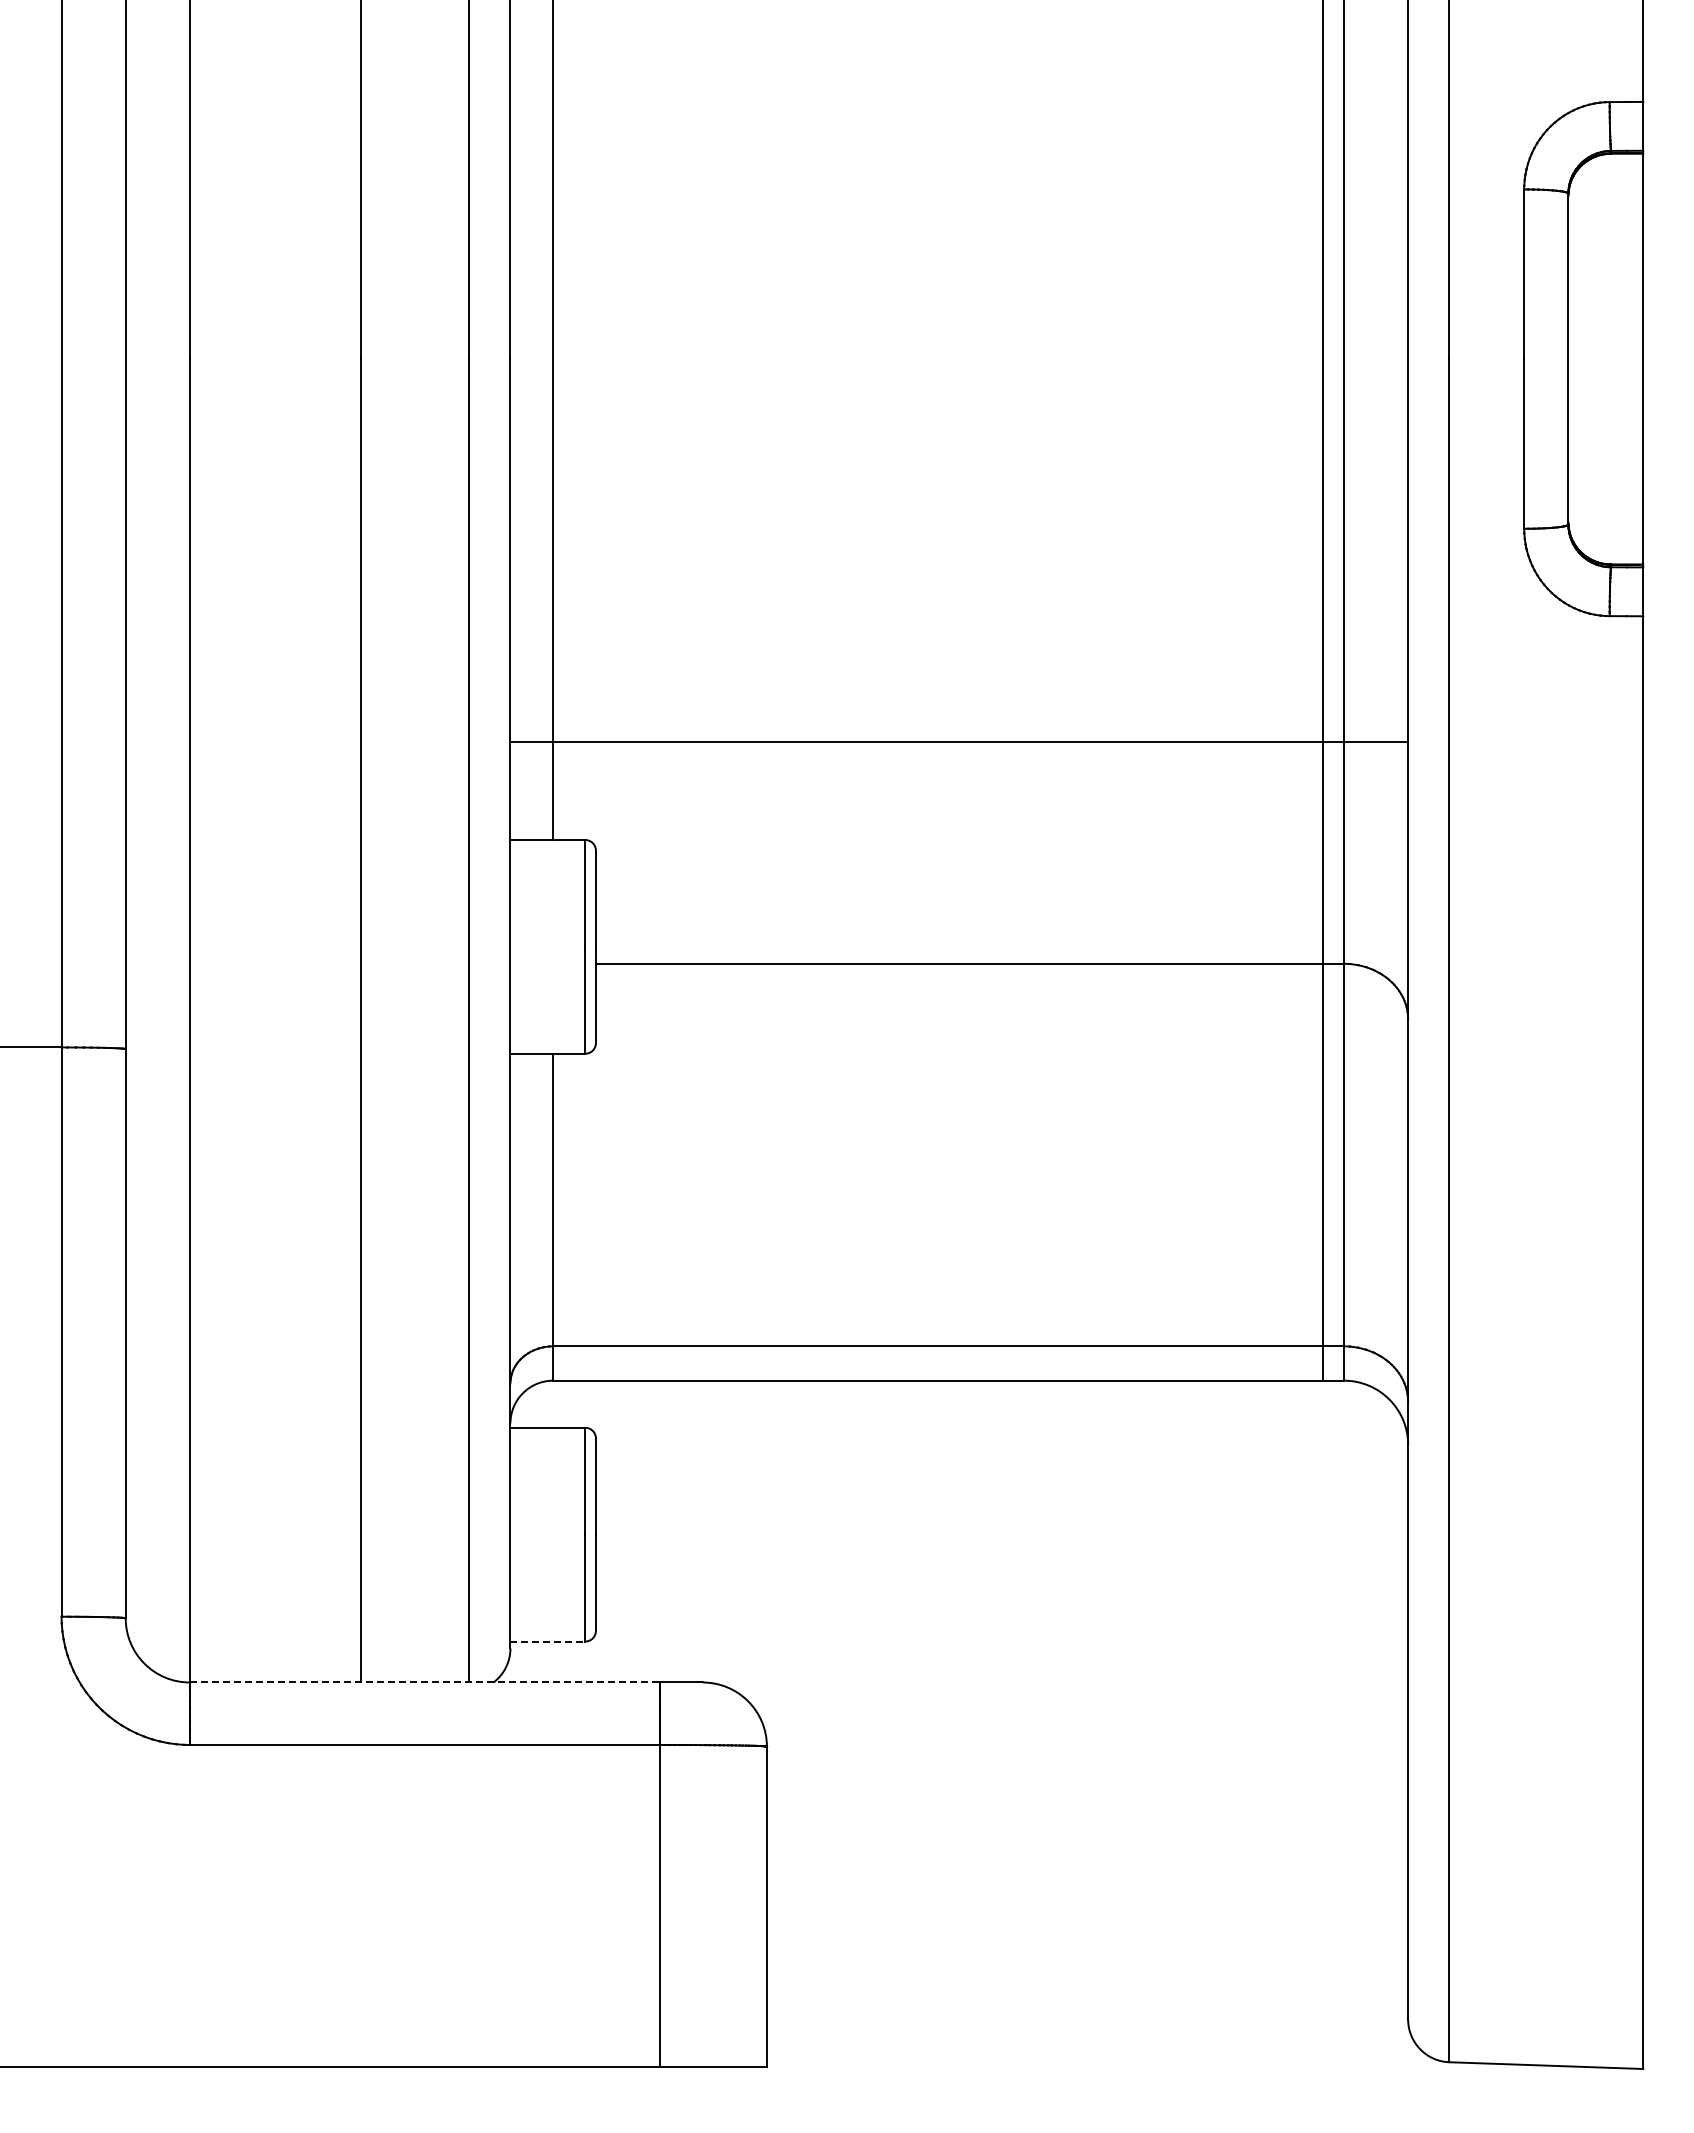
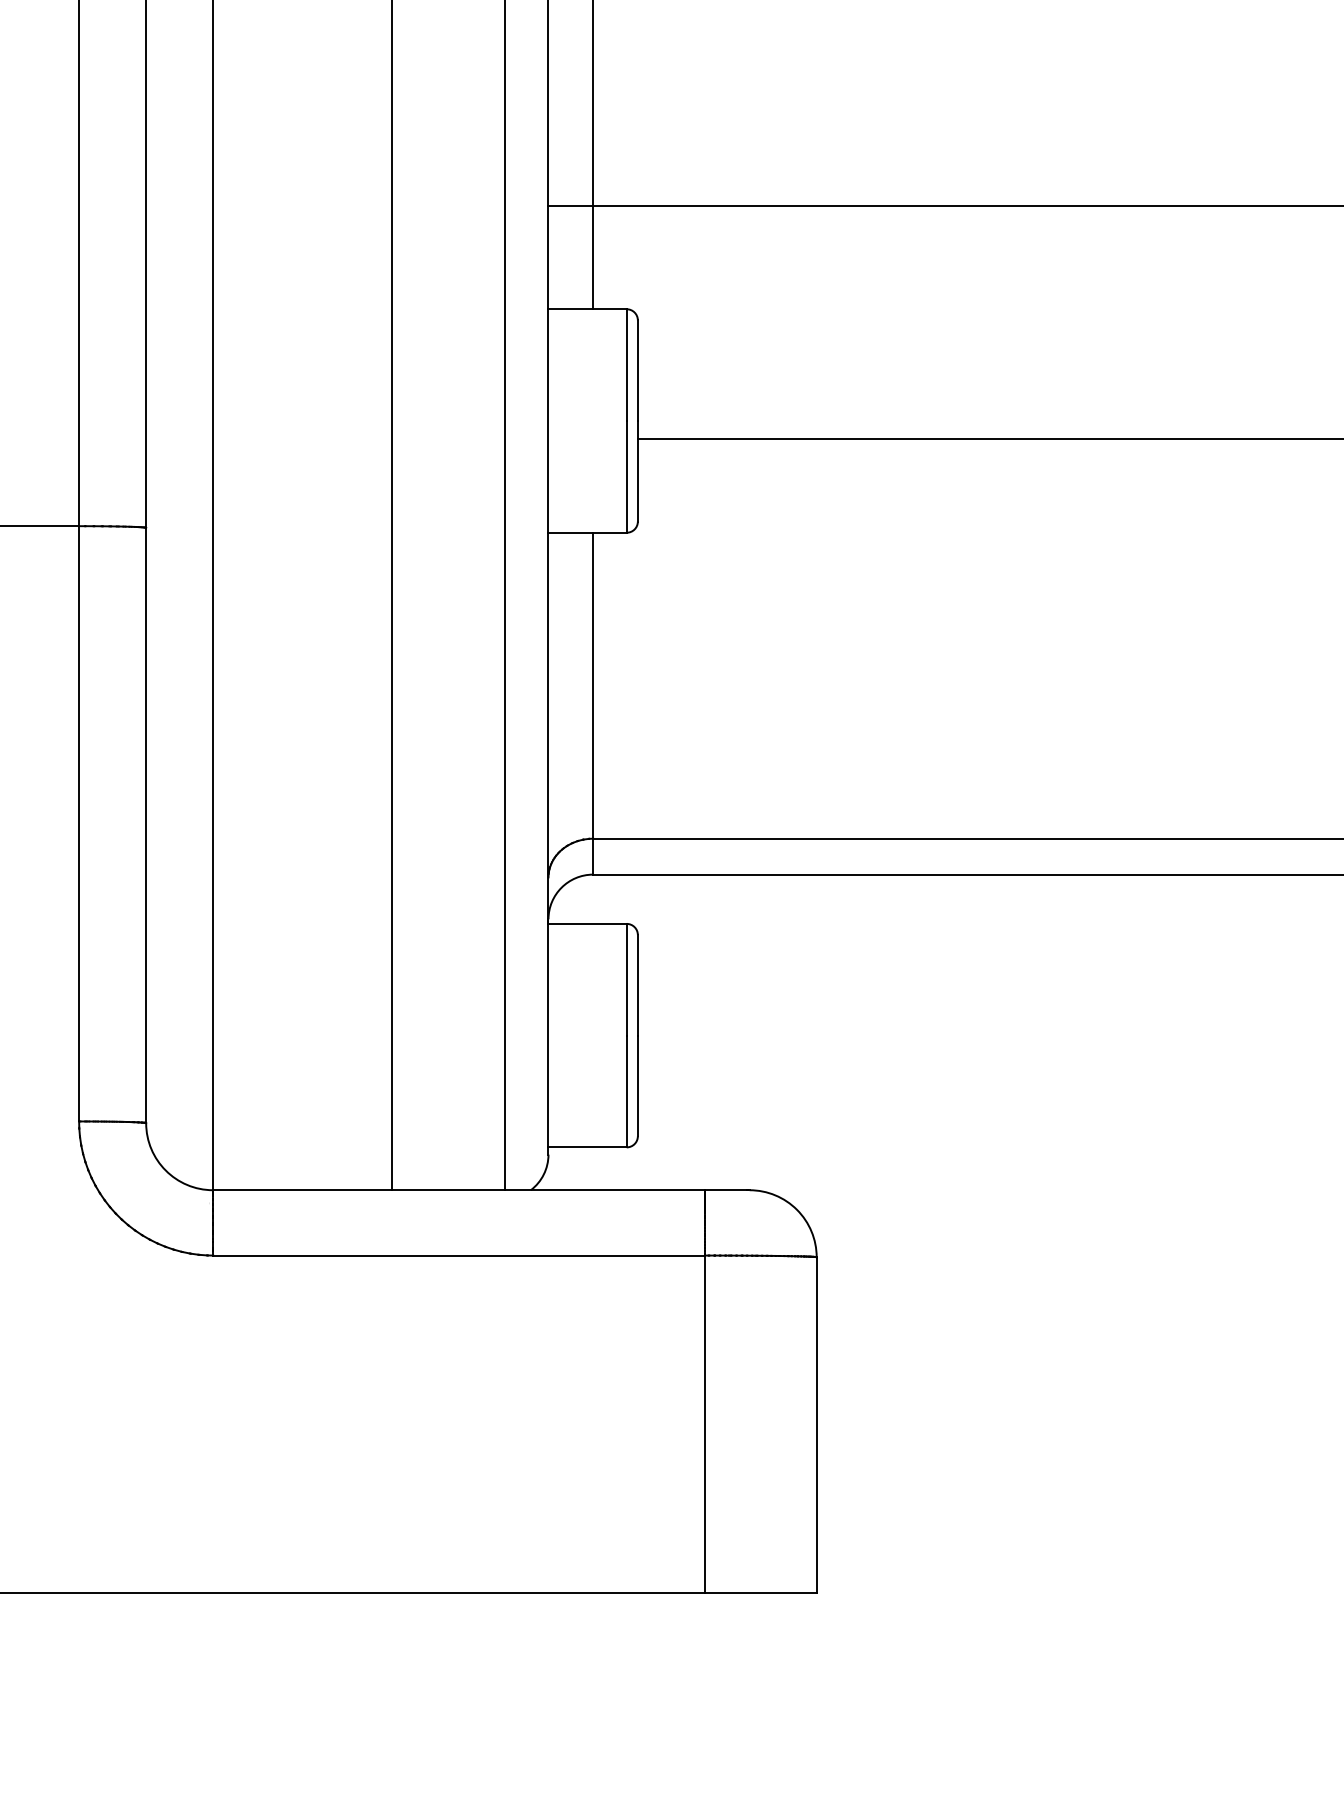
line: (548, 1641) -> (588, 1147), dashed -> solid
line: (425, 1682) -> (459, 1190), dashed -> solid

